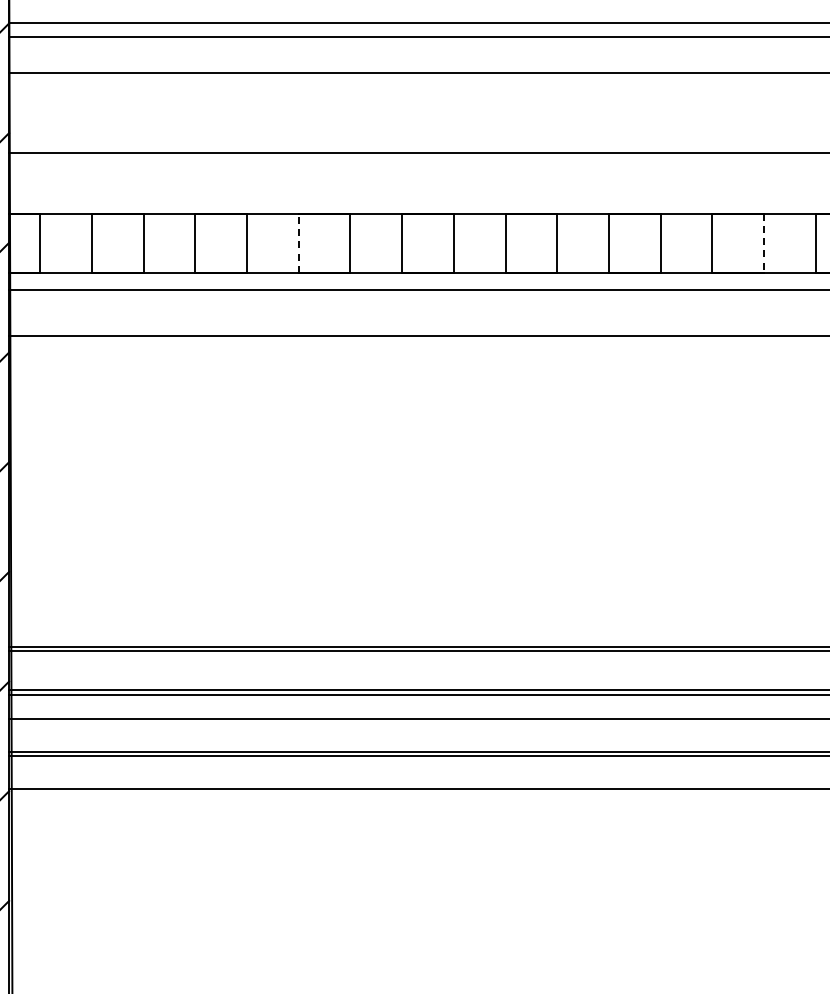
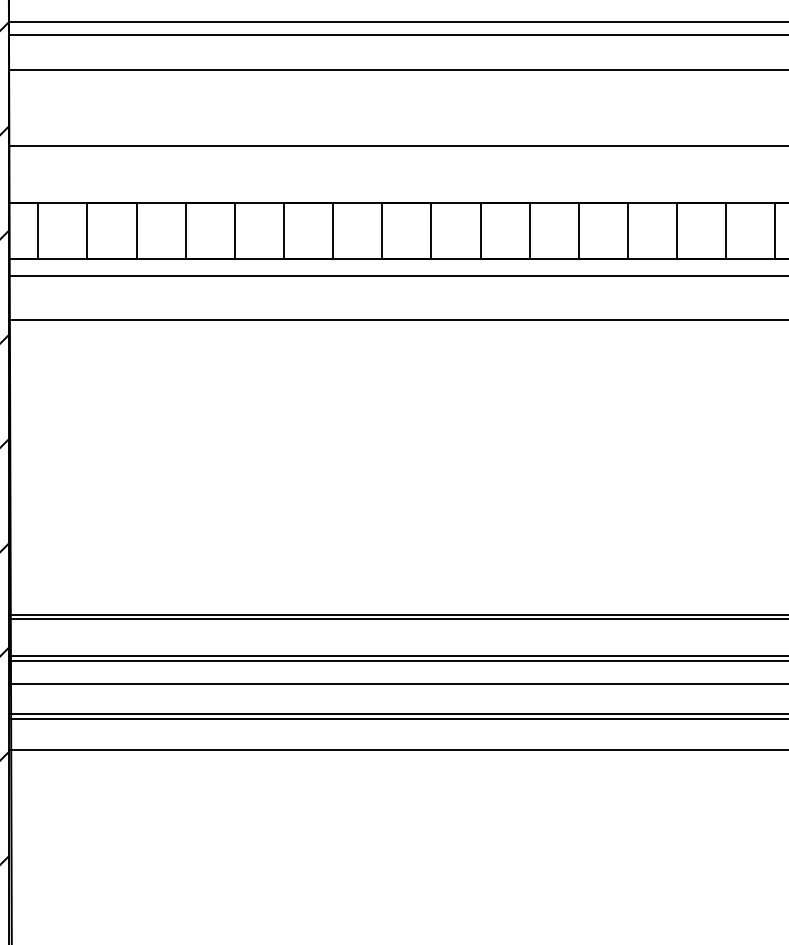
line: (298, 242) -> (283, 230), dashed -> solid
line: (764, 243) -> (726, 231), dashed -> solid

